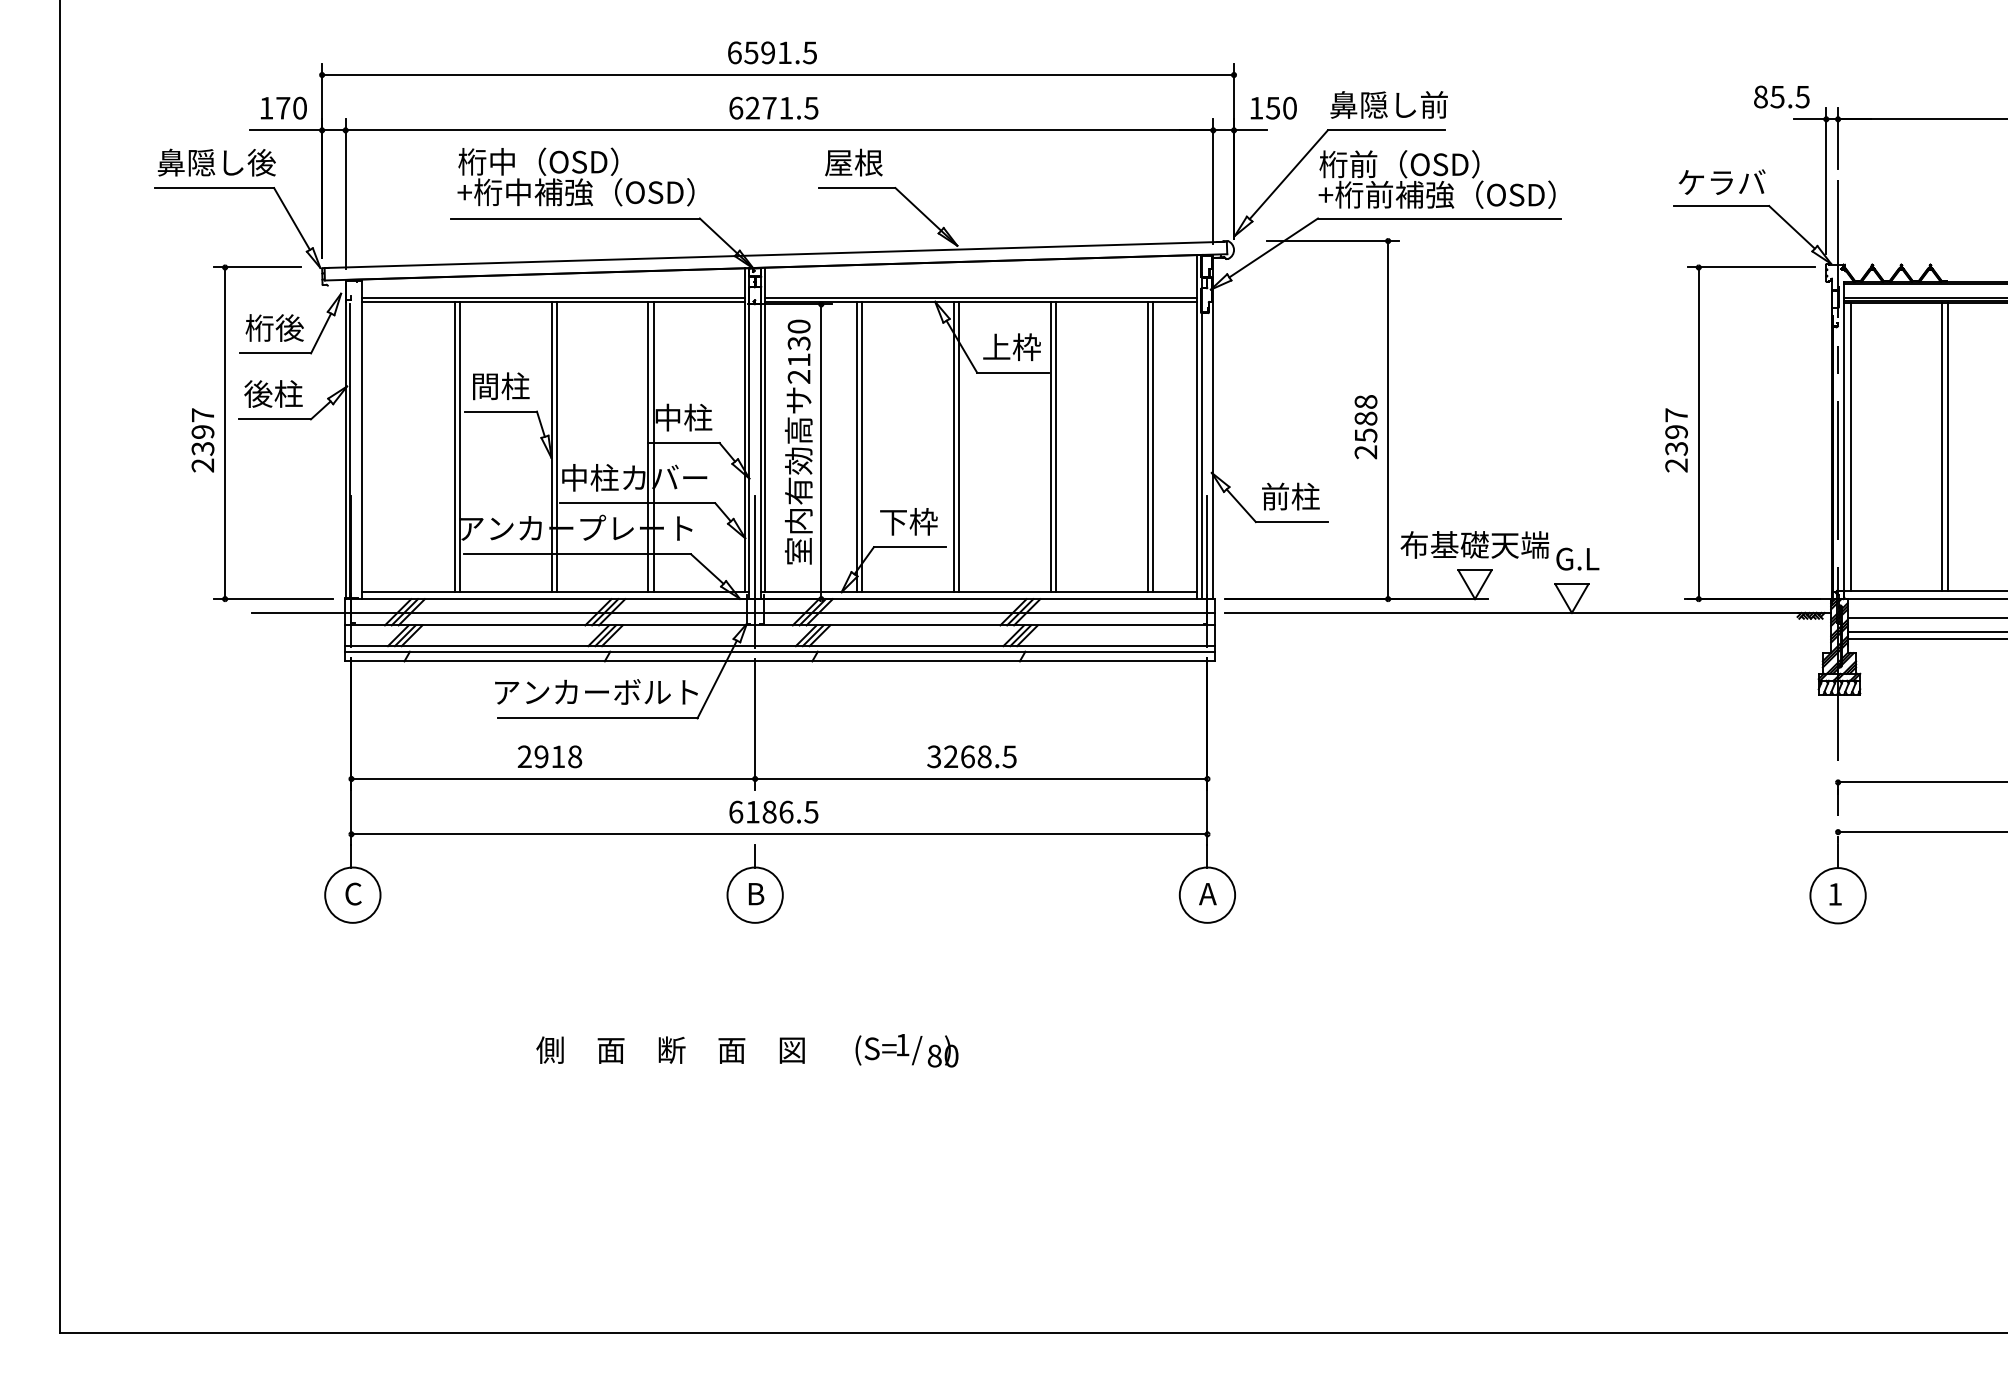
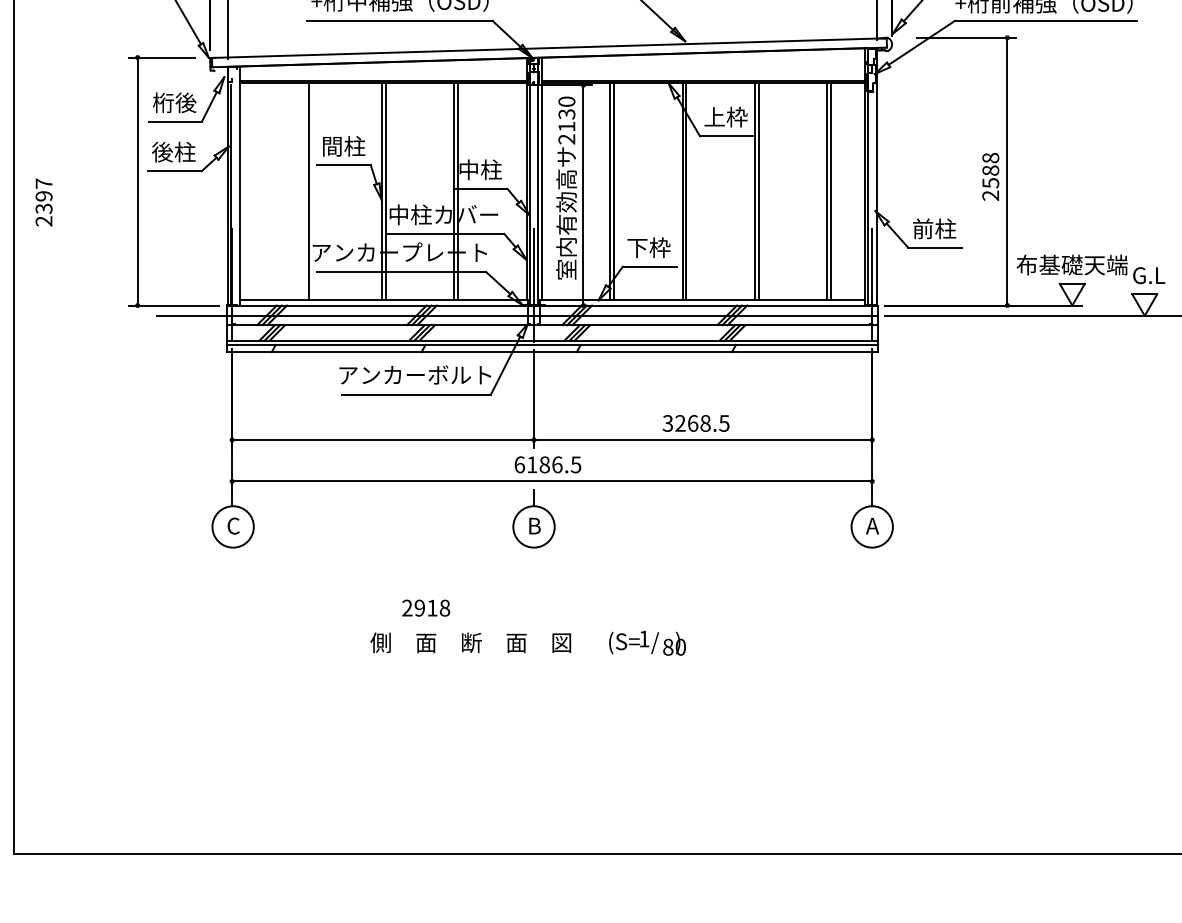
text: (202, 440) -> (43, 202), moved
line: (459, 446) -> (312, 191), removed
text: (549, 756) -> (425, 607), moved

